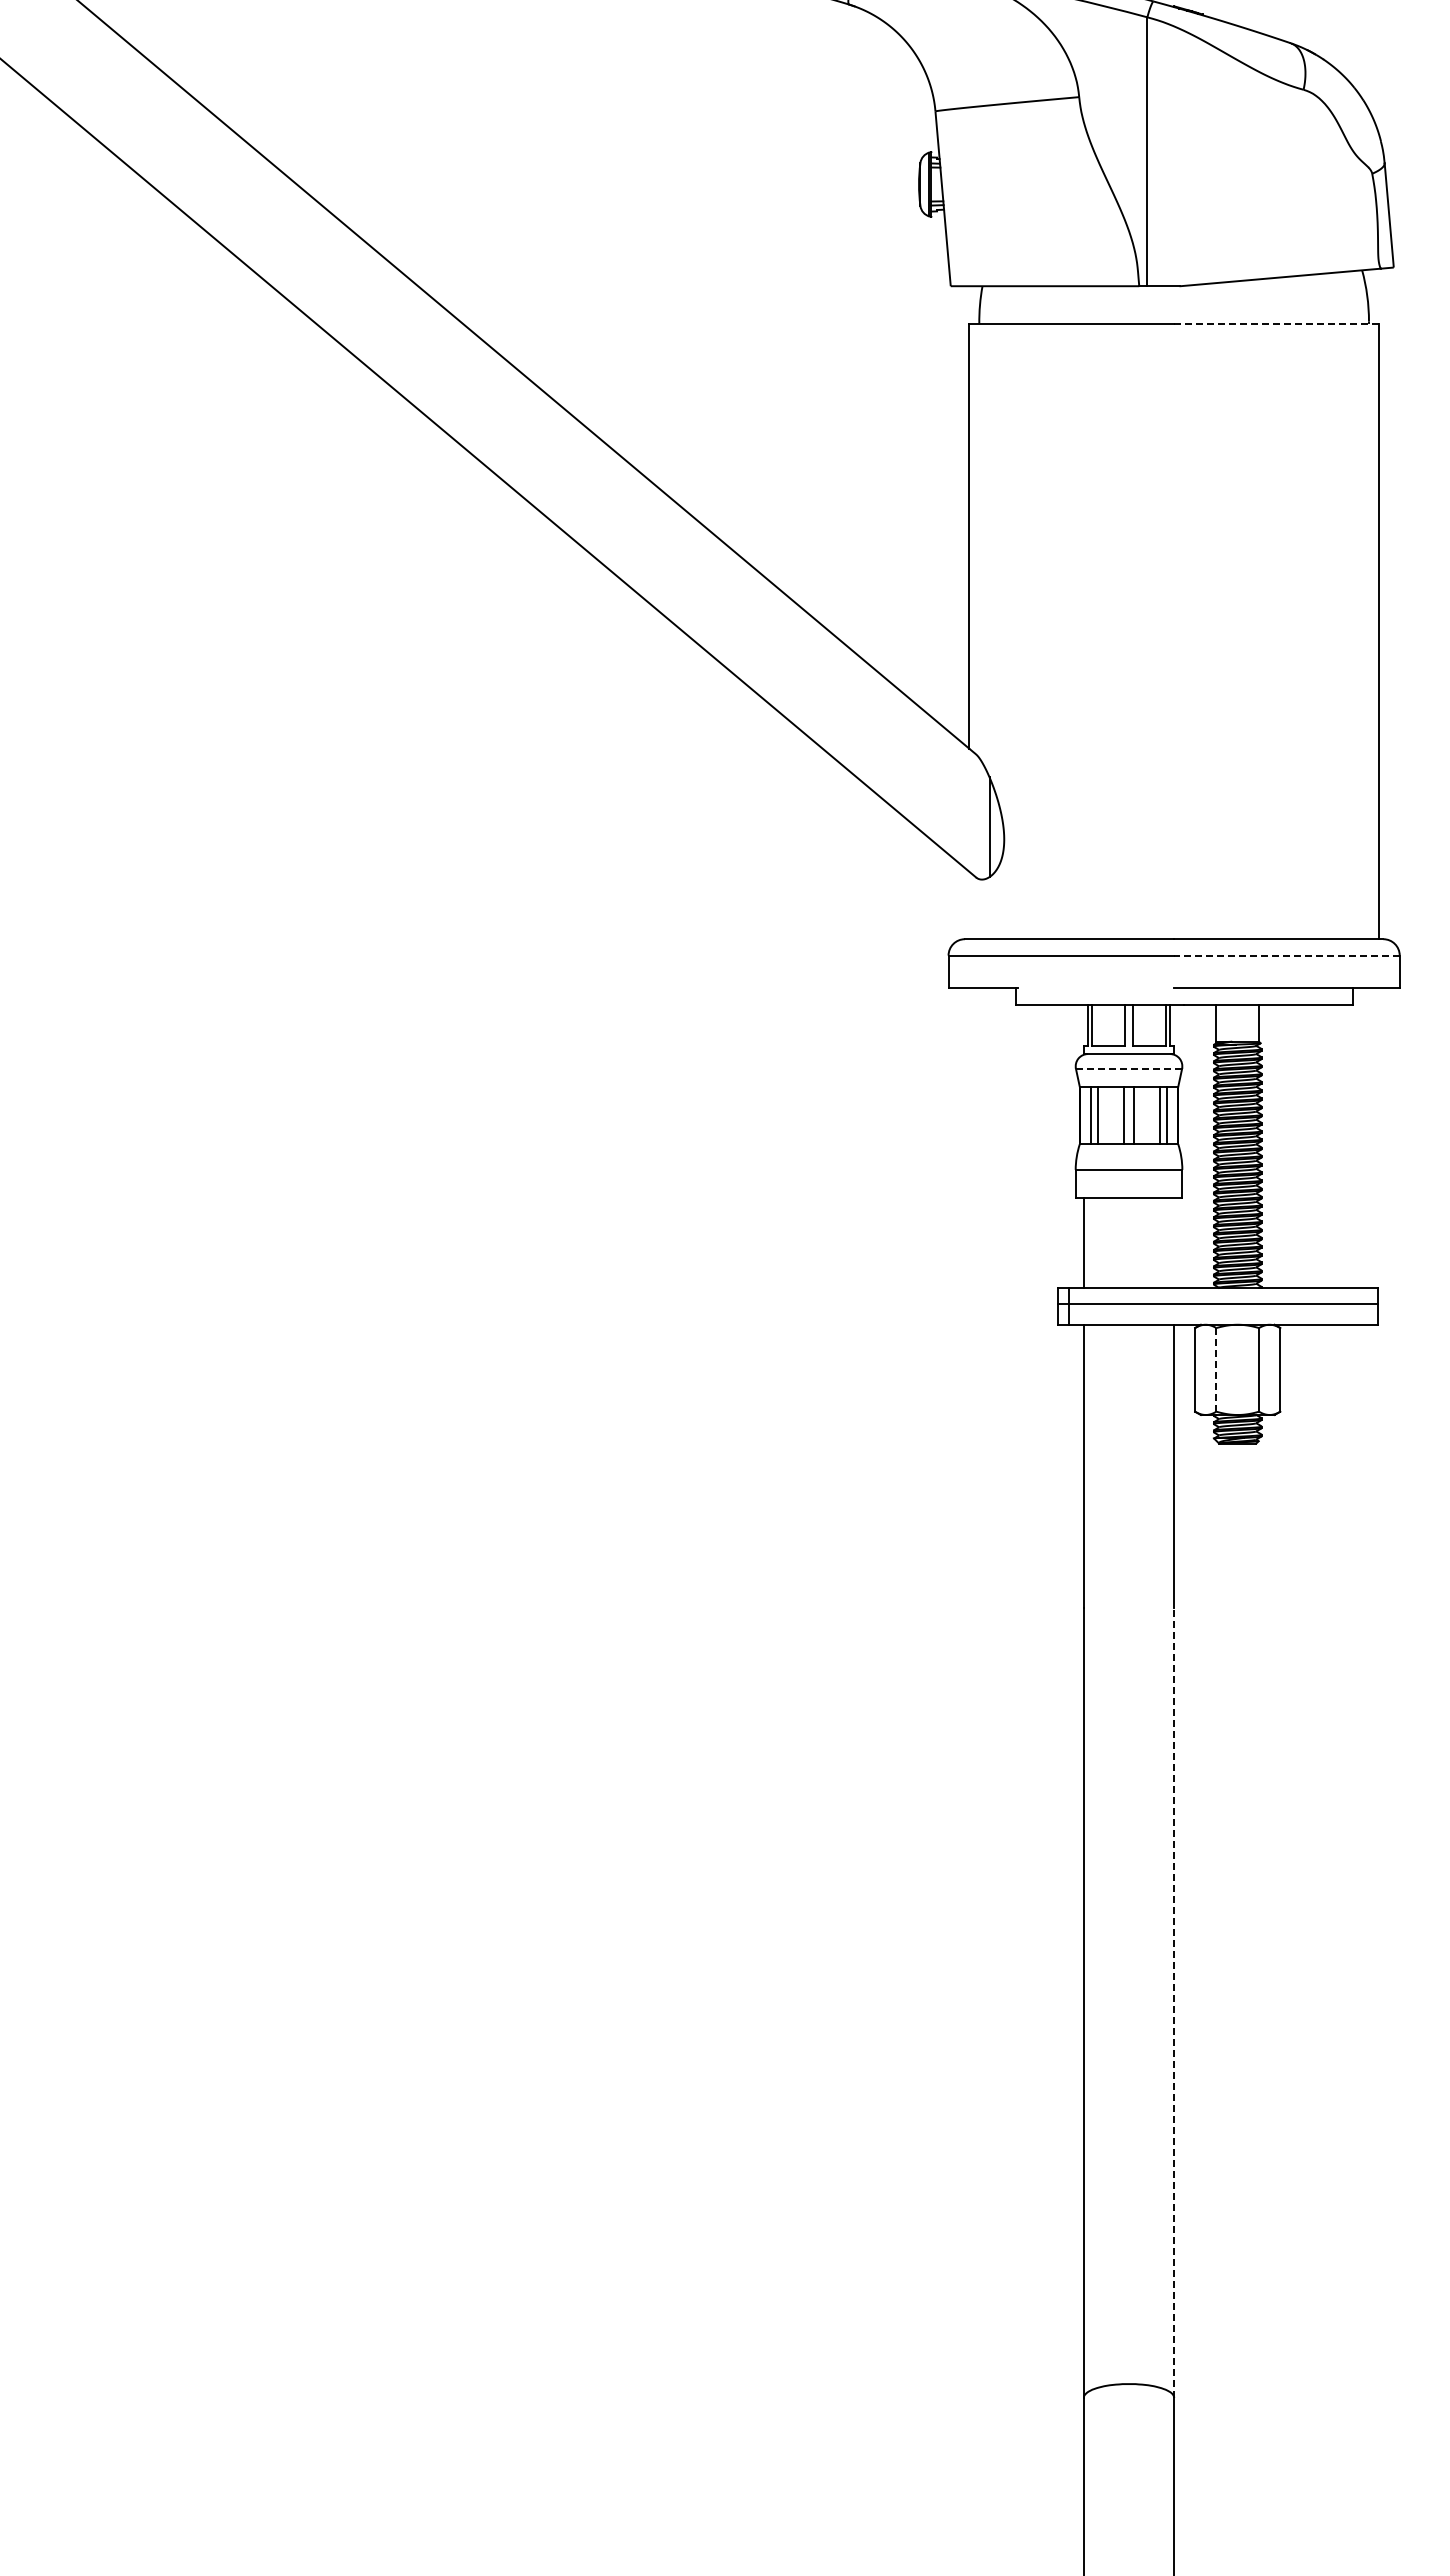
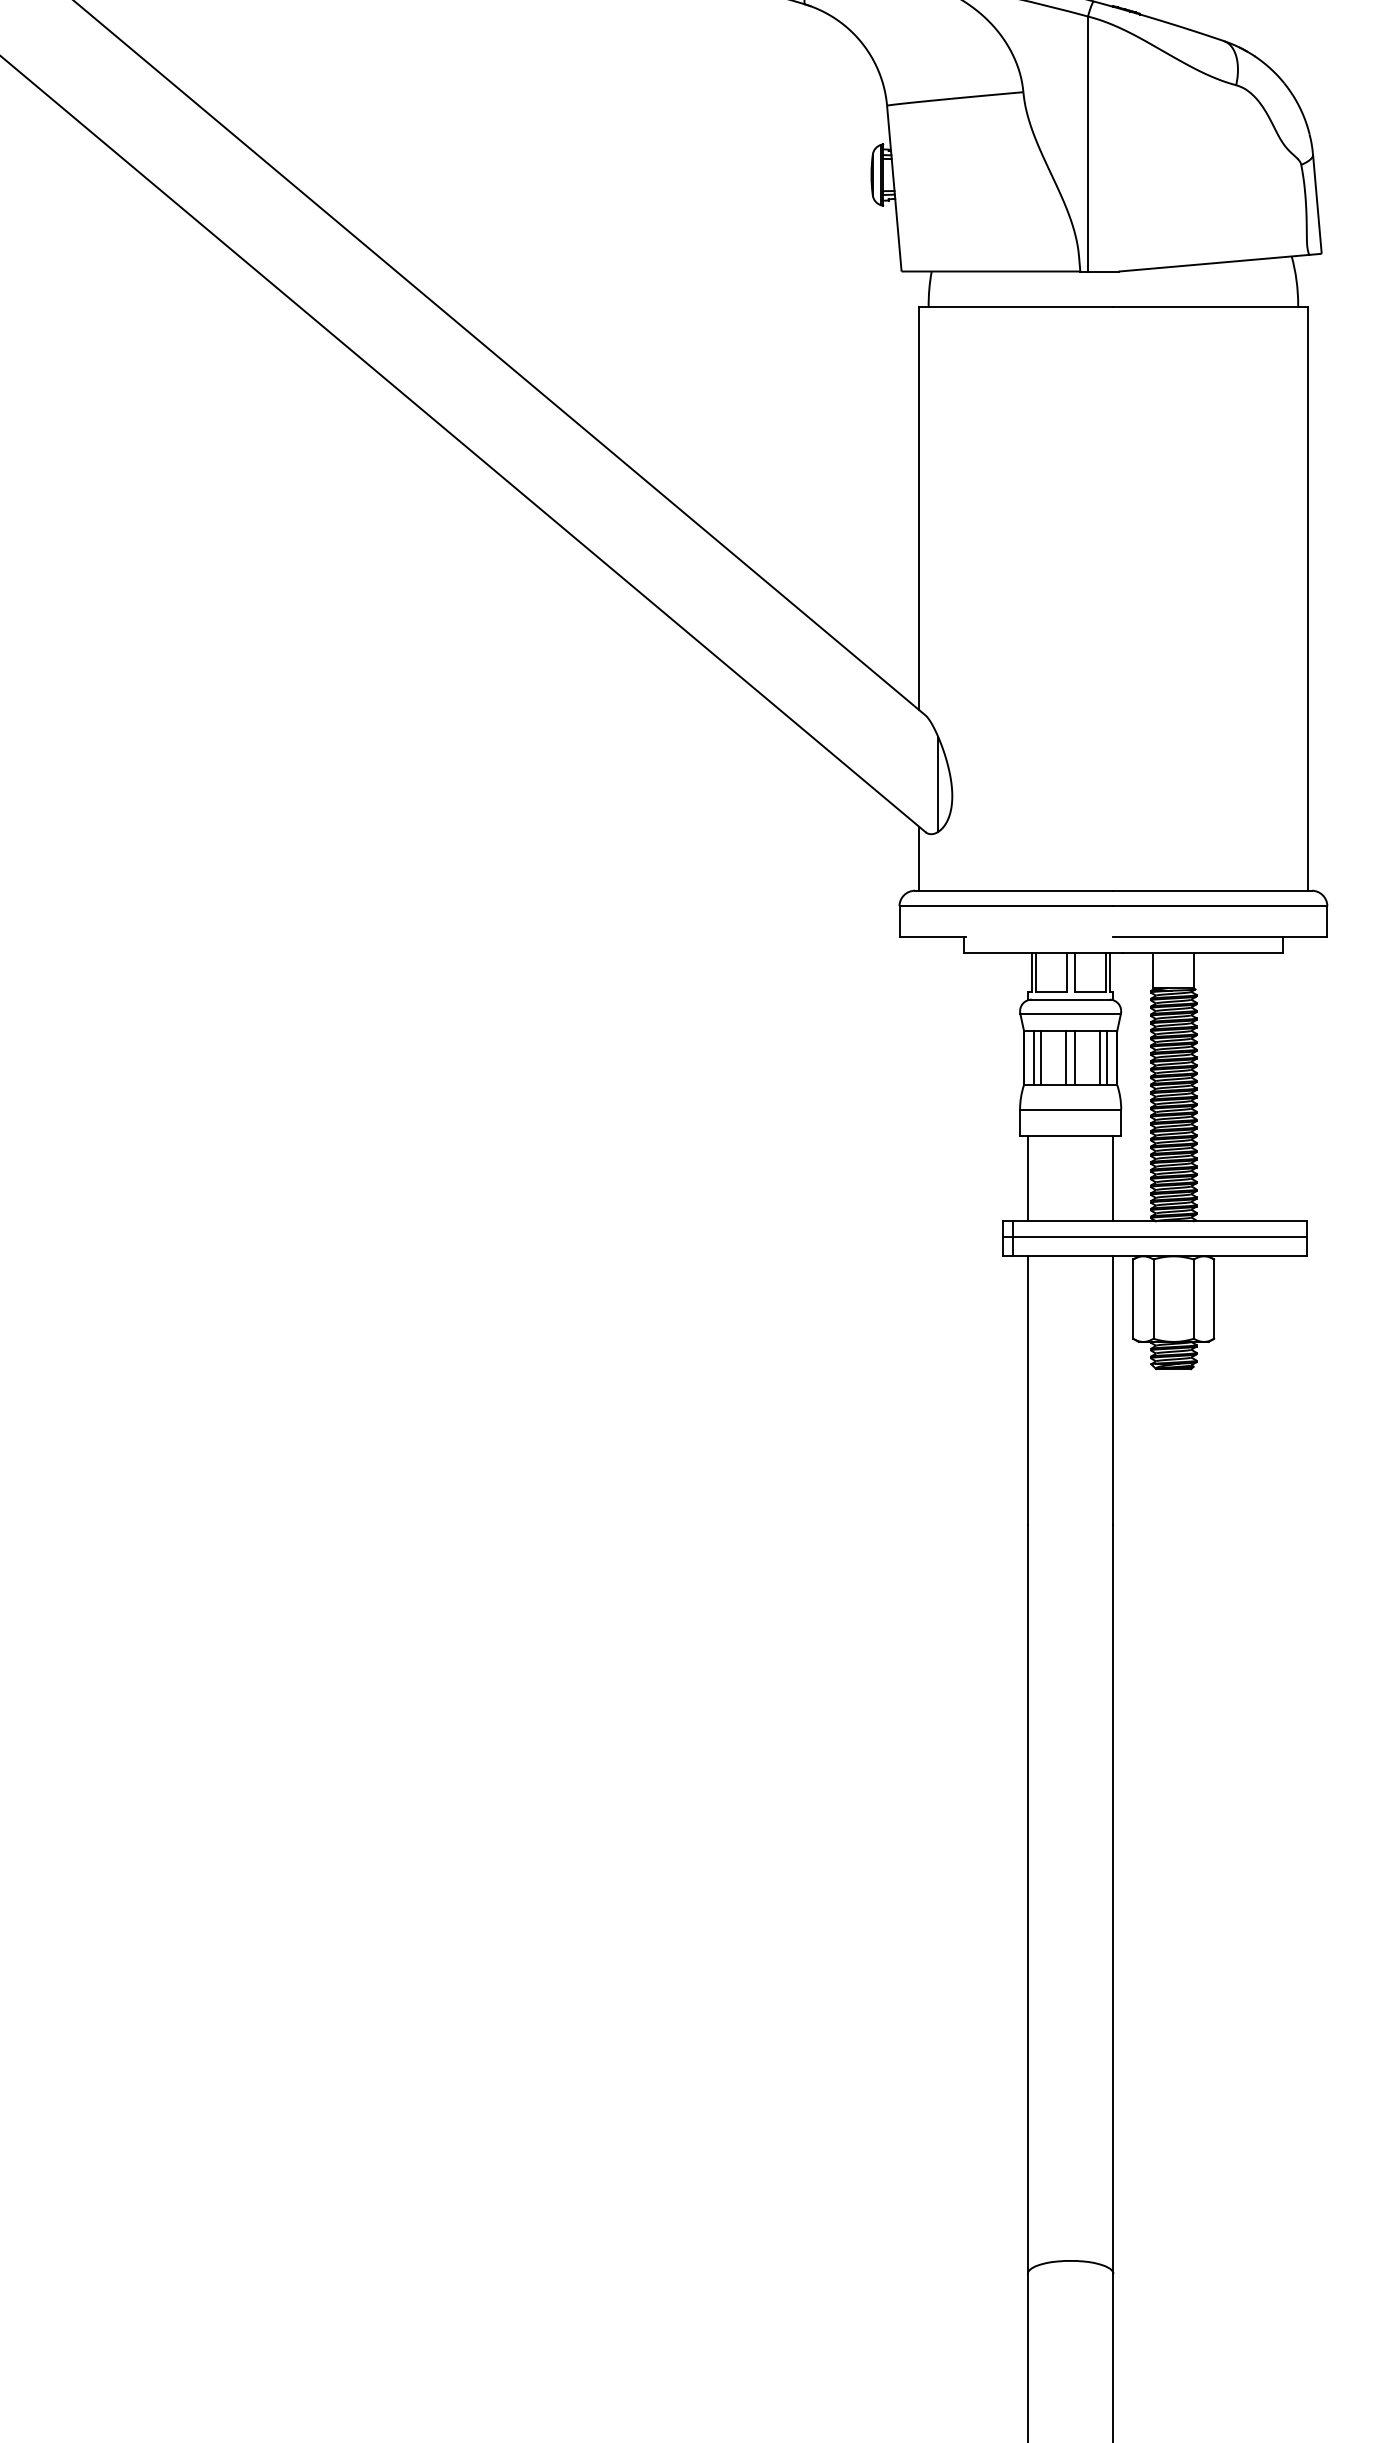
line: (1276, 323) -> (1210, 306), dashed -> solid
line: (969, 905) -> (919, 858), added
line: (1286, 955) -> (1219, 906), dashed -> solid
line: (1128, 1068) -> (1070, 1013), dashed -> solid
line: (1174, 1242) -> (1113, 1178), added
line: (1216, 1369) -> (1153, 1298), dashed -> solid
line: (1174, 2002) -> (1113, 1899), dashed -> solid

